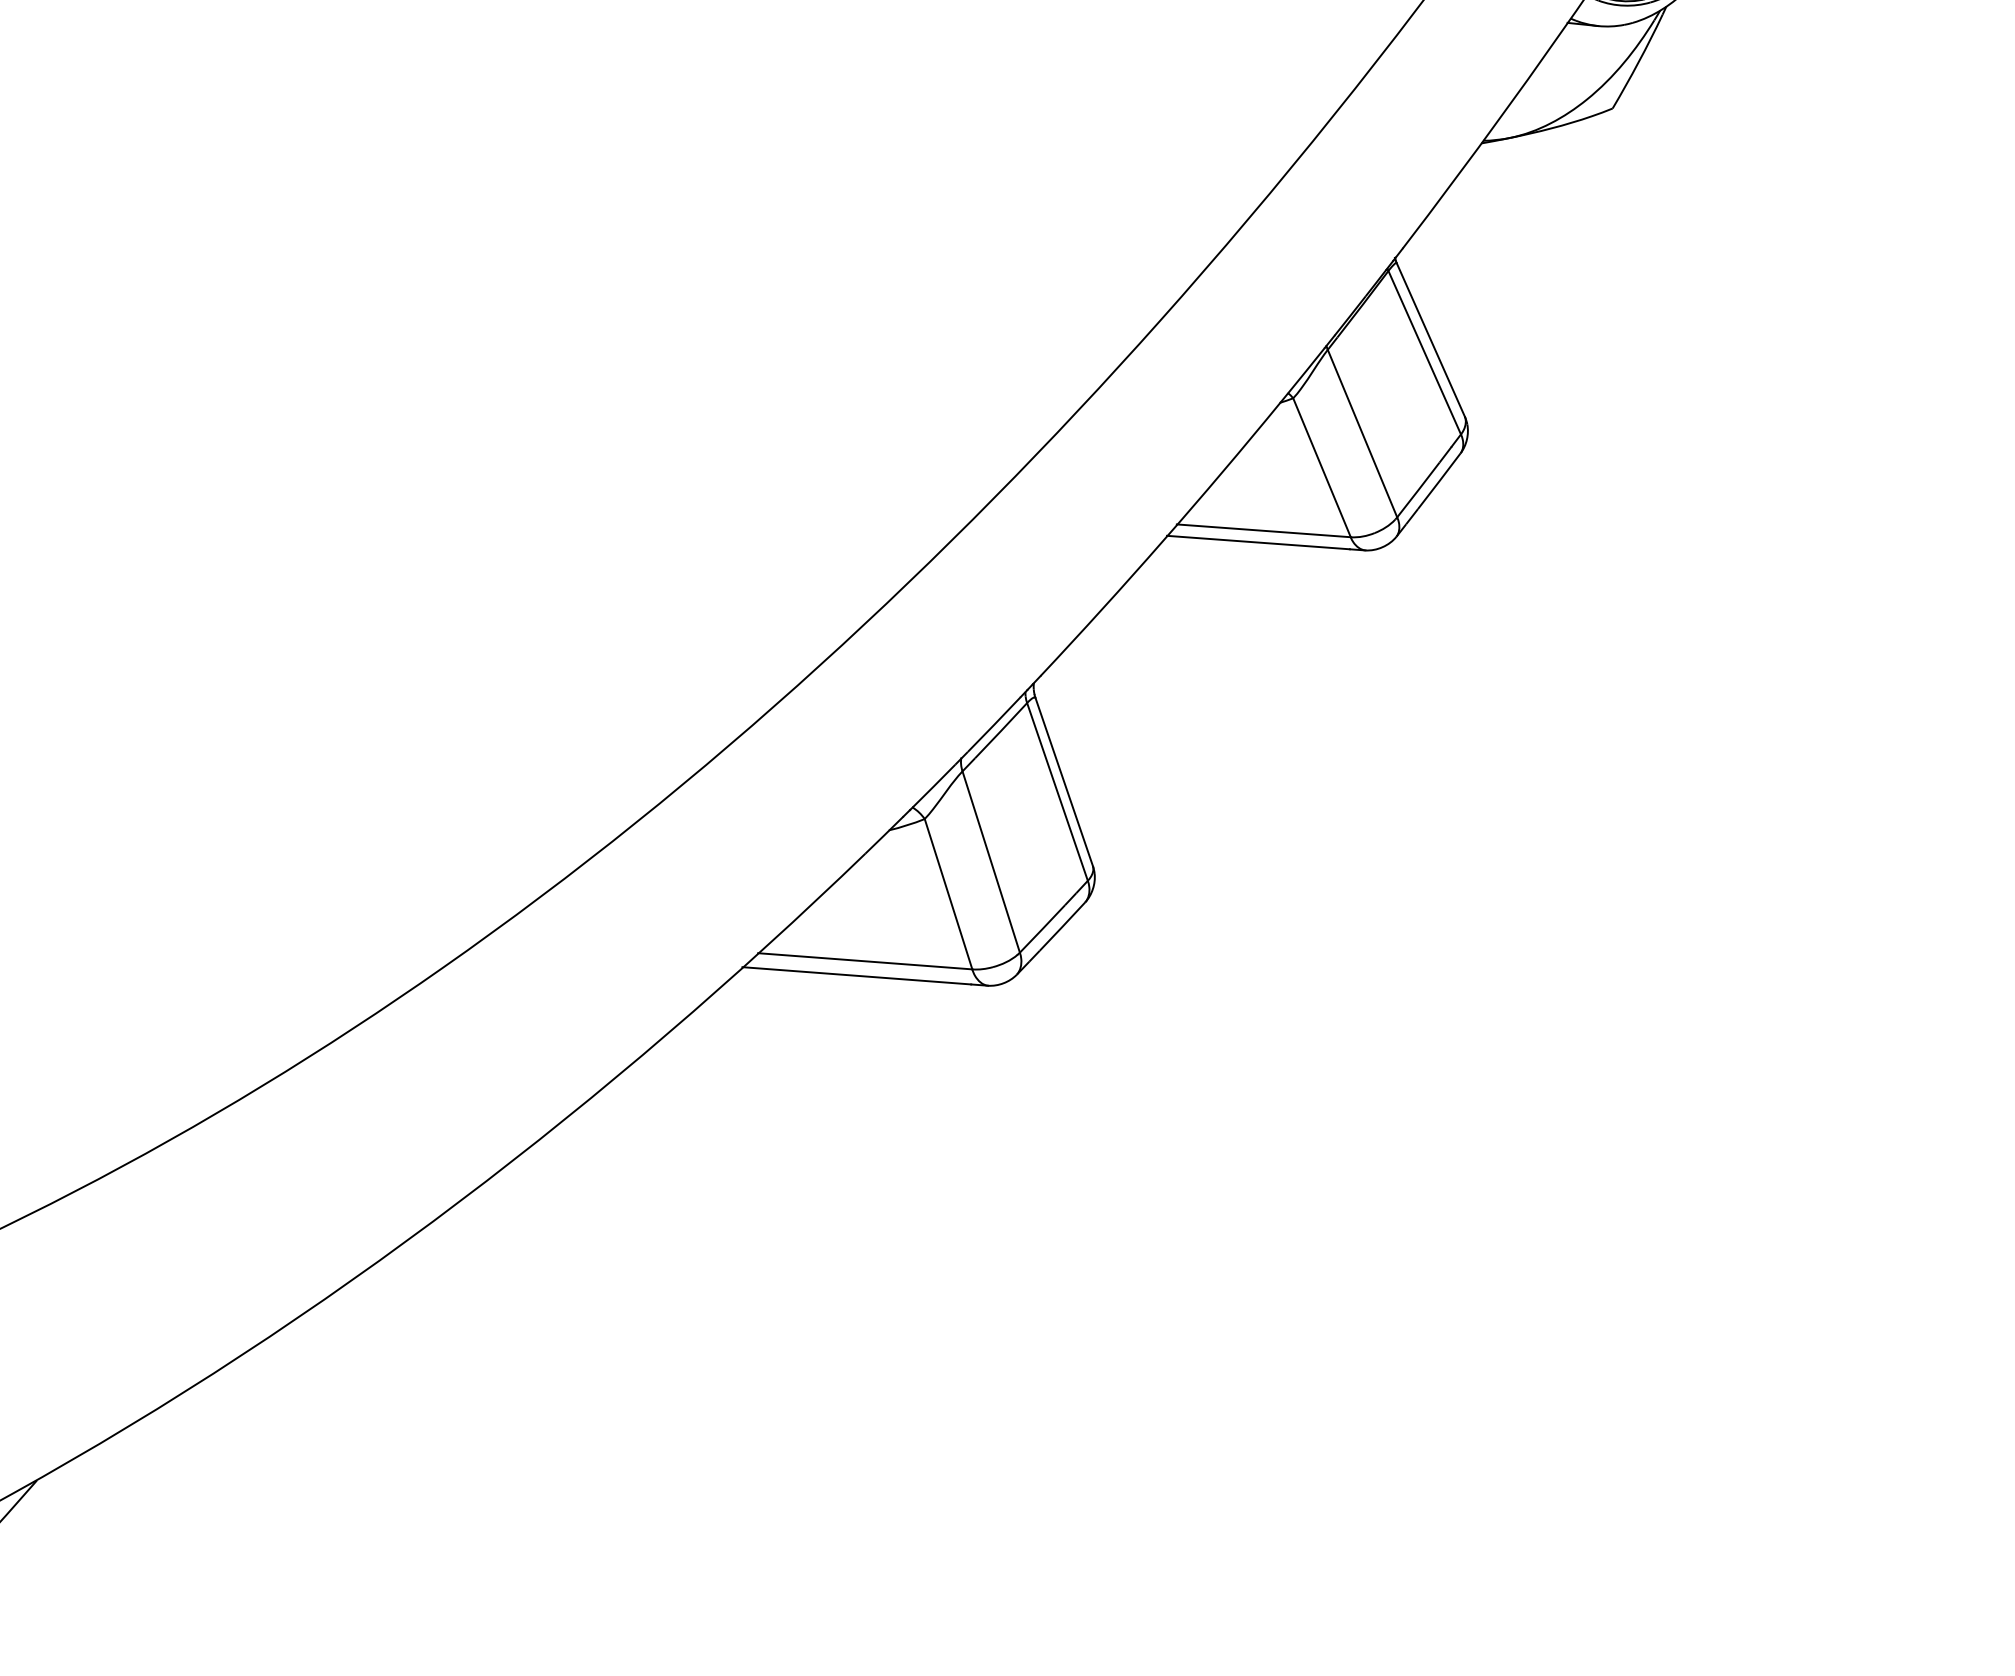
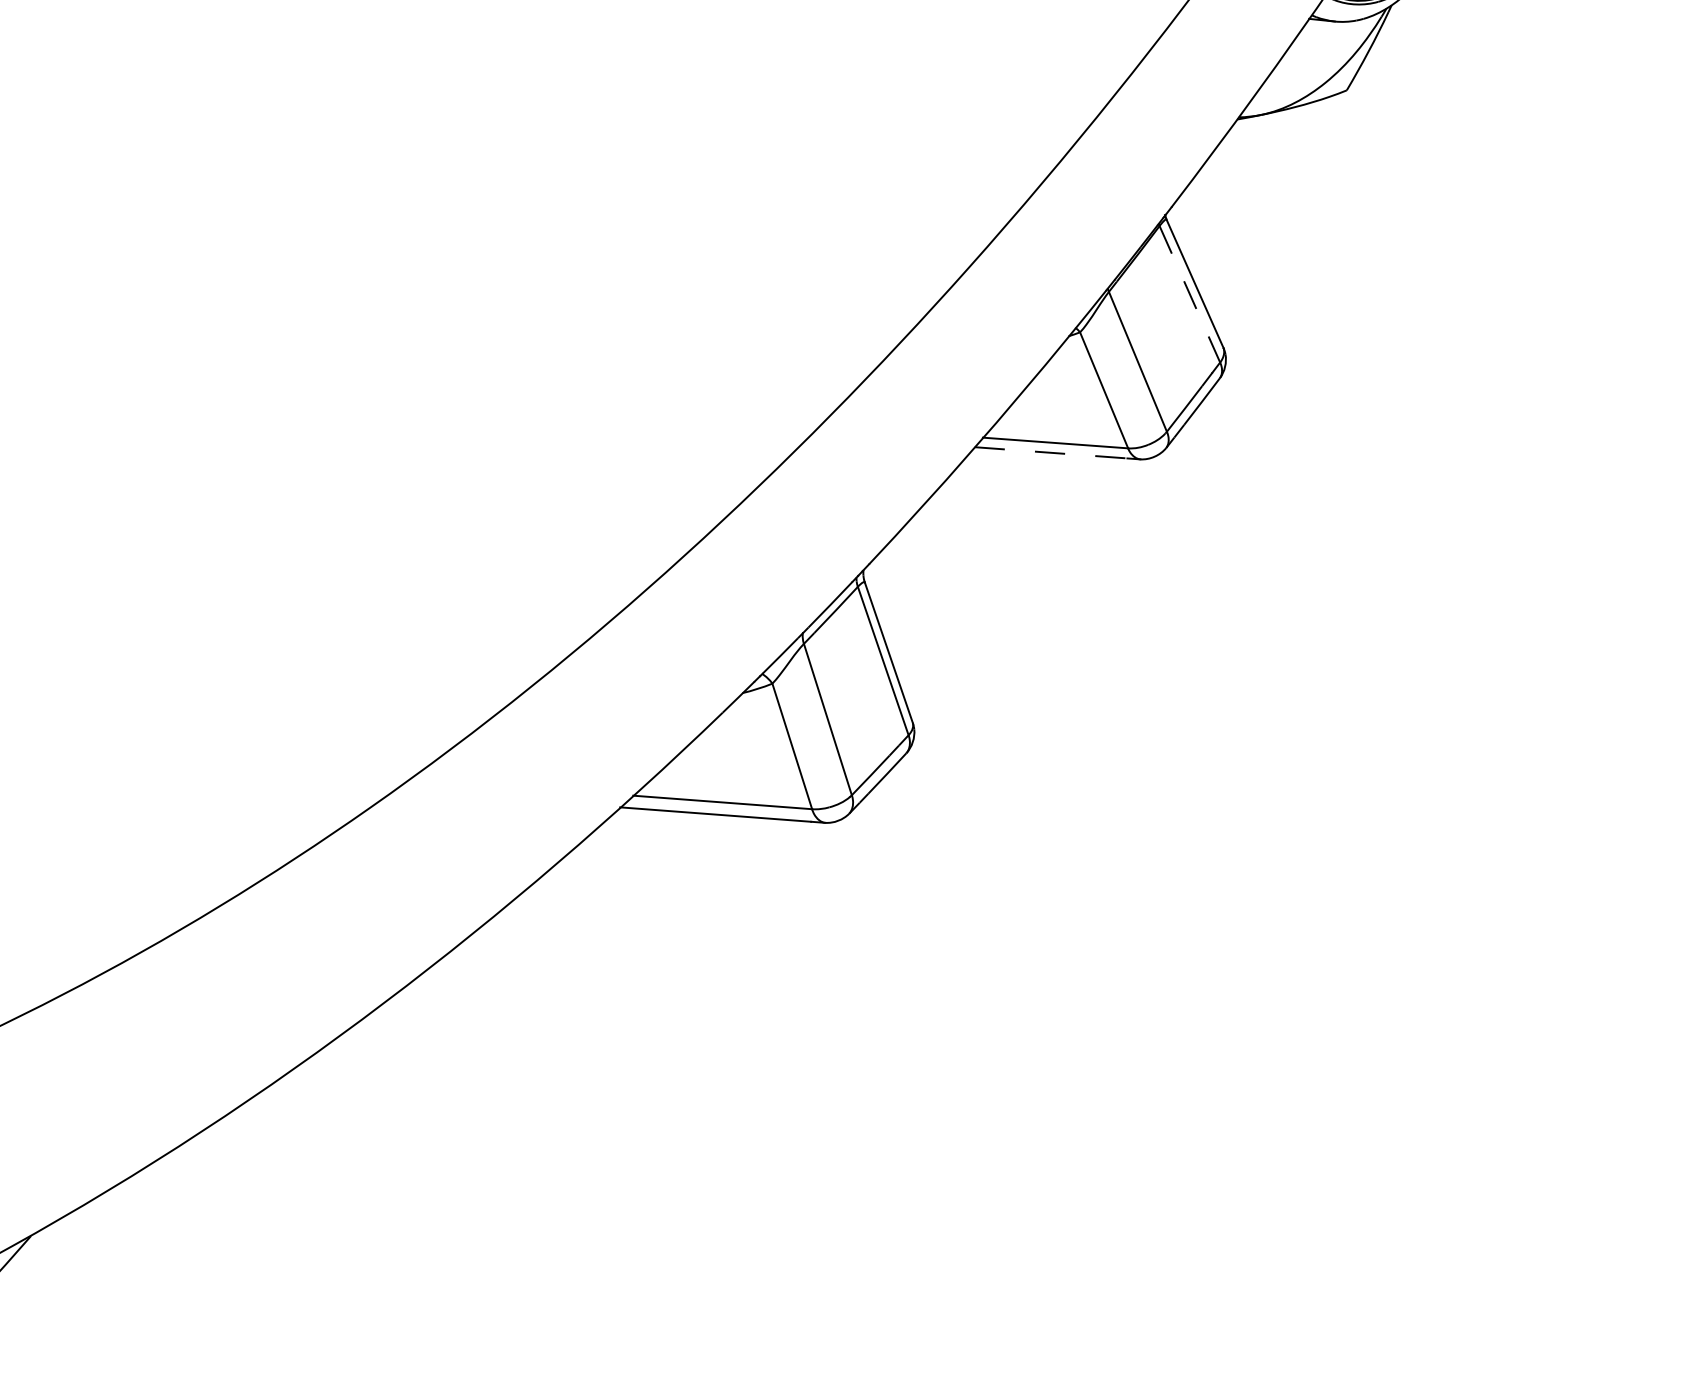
line: (1424, 353) -> (1189, 294), solid -> dashed
line: (1258, 542) -> (1051, 452), solid -> dashed

